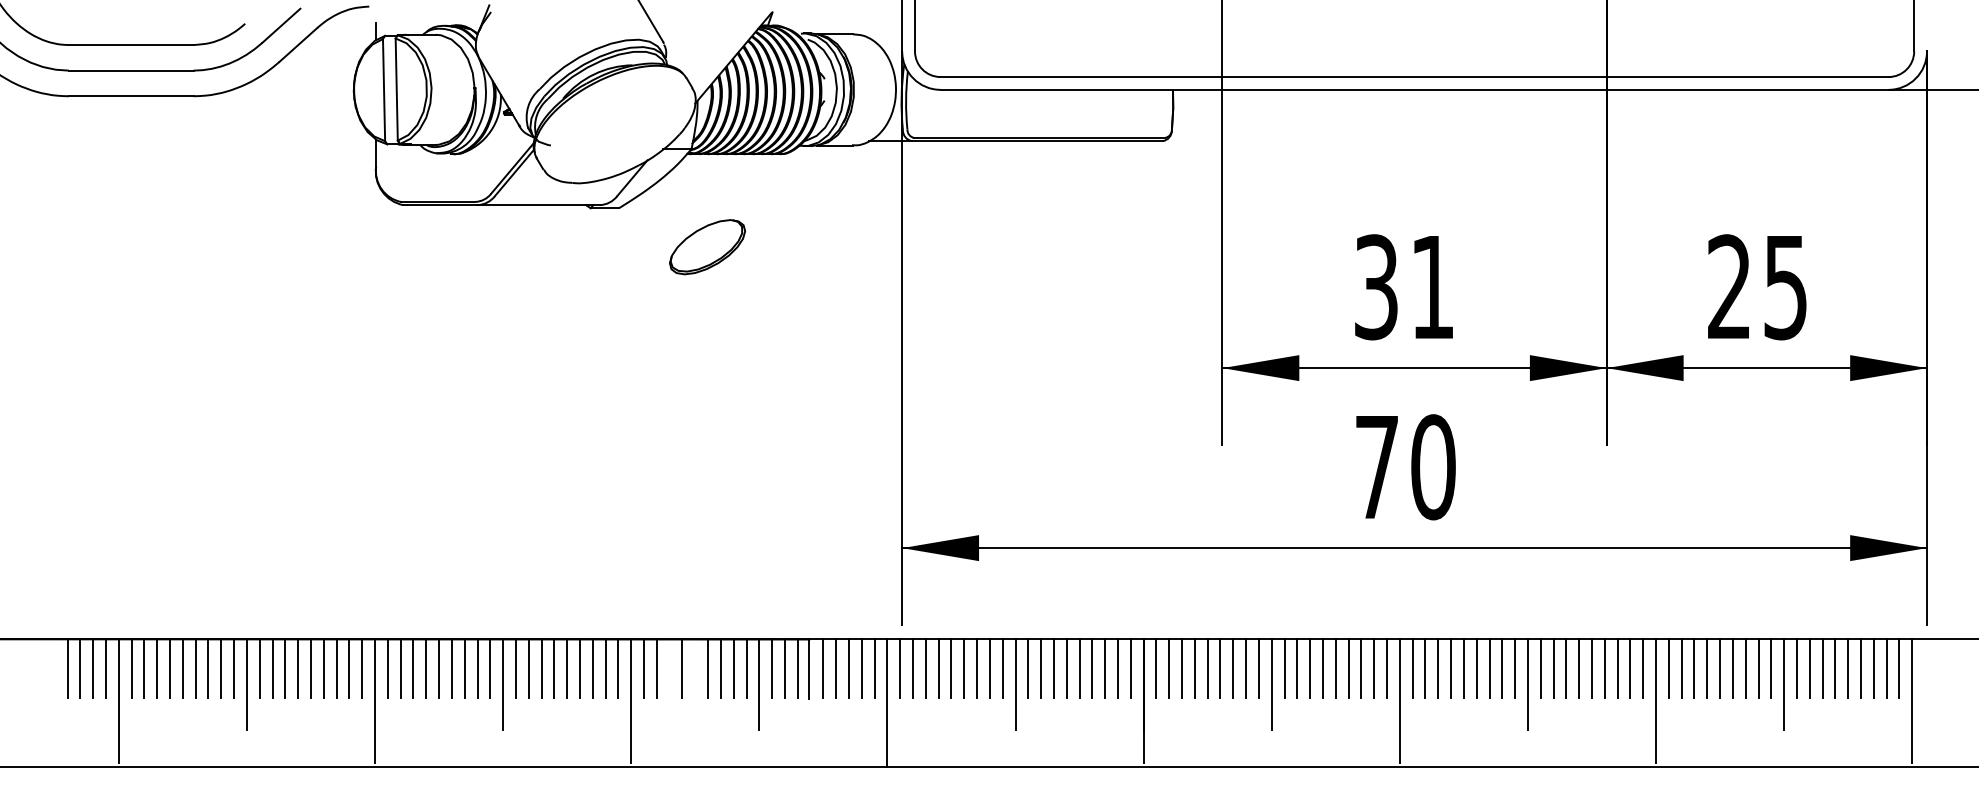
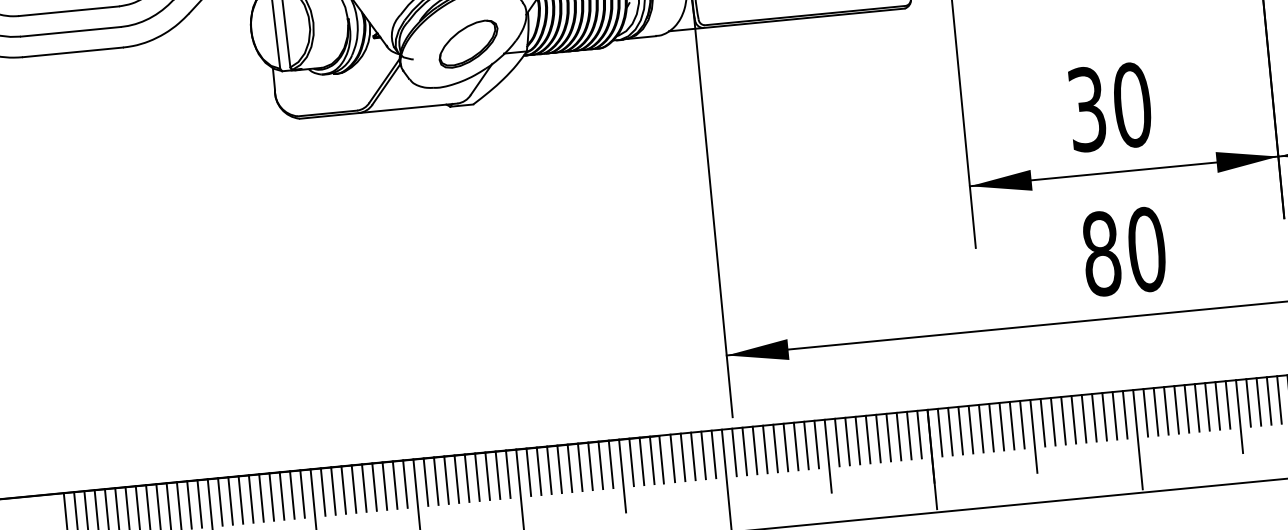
part: (707, 247) -> (468, 44), moved
text: (1432, 287) -> (1132, 105), 31 -> 30
text: (1377, 467) -> (1102, 254), 70 -> 80
line: (669, 668) -> (549, 470), added
line: (695, 668) -> (570, 468), added

